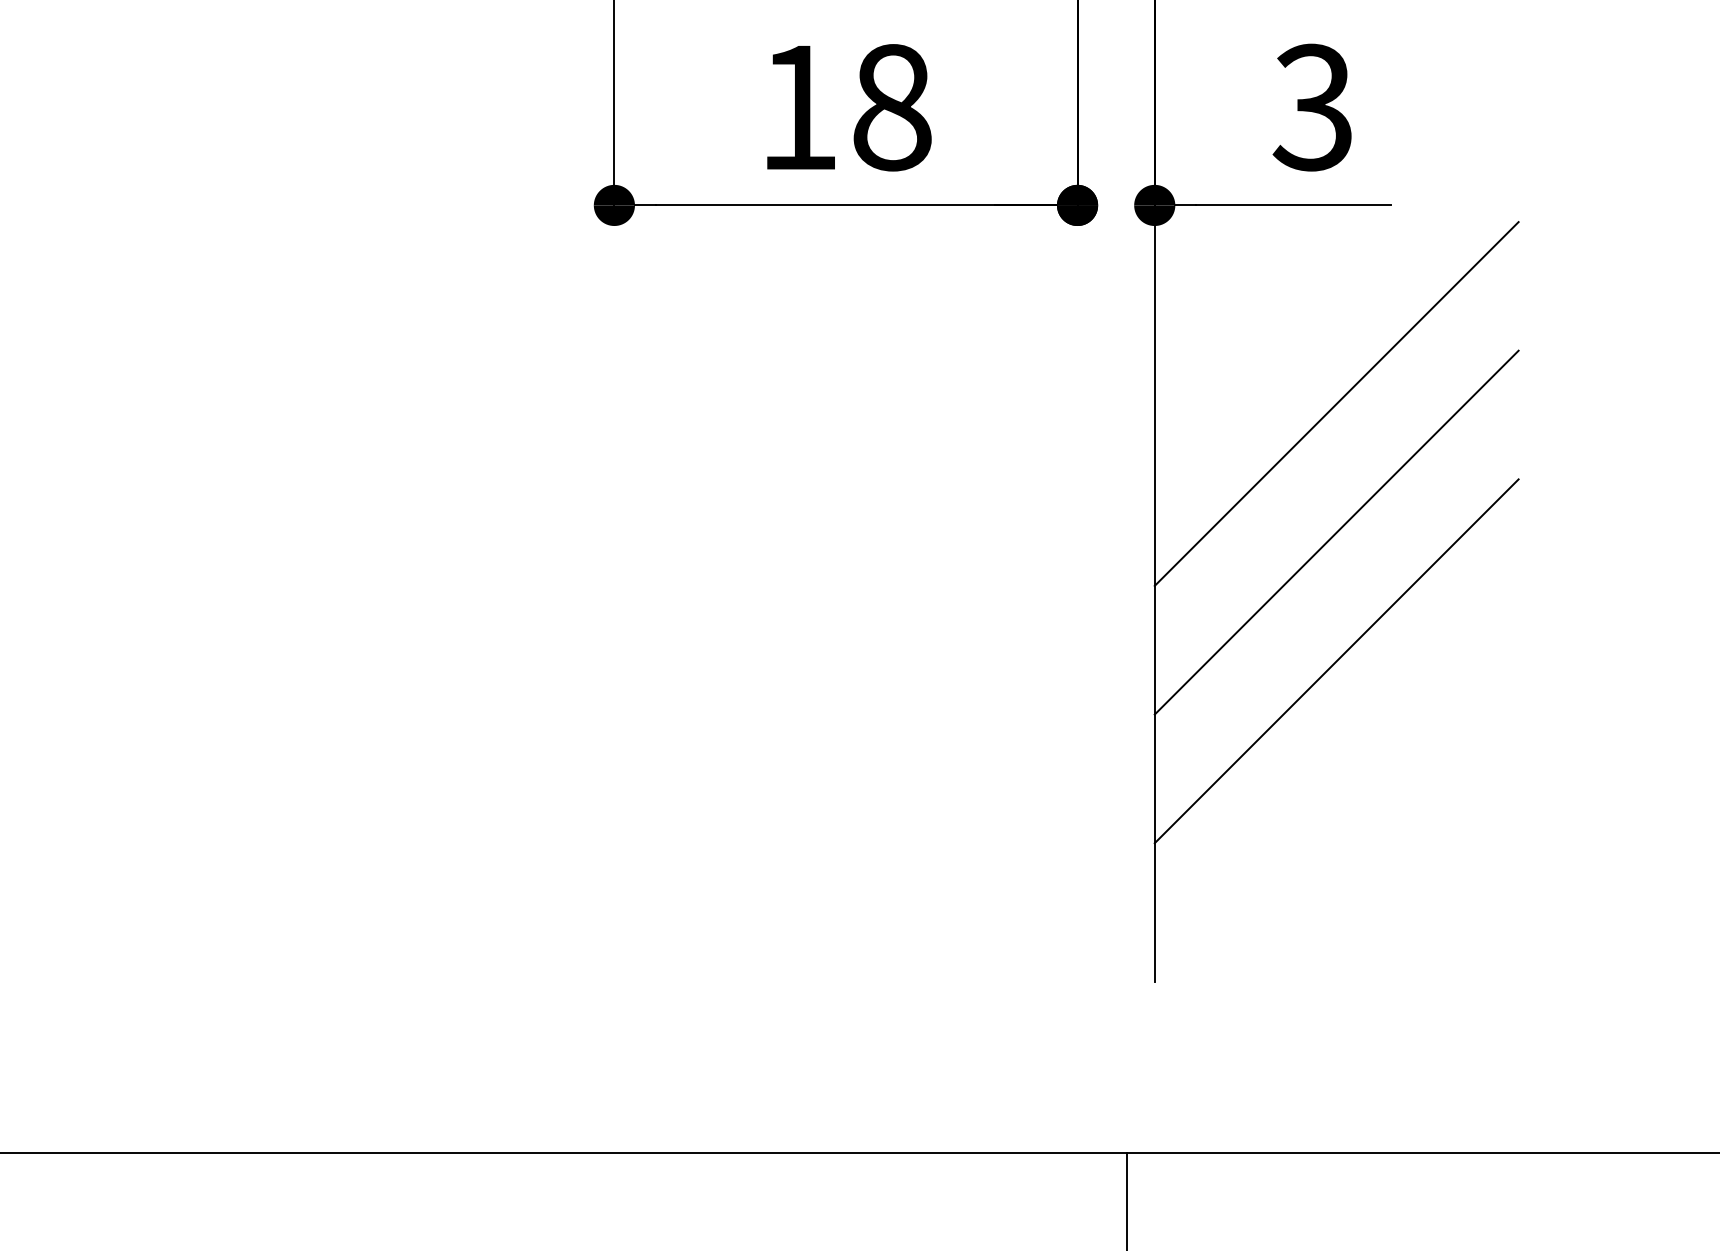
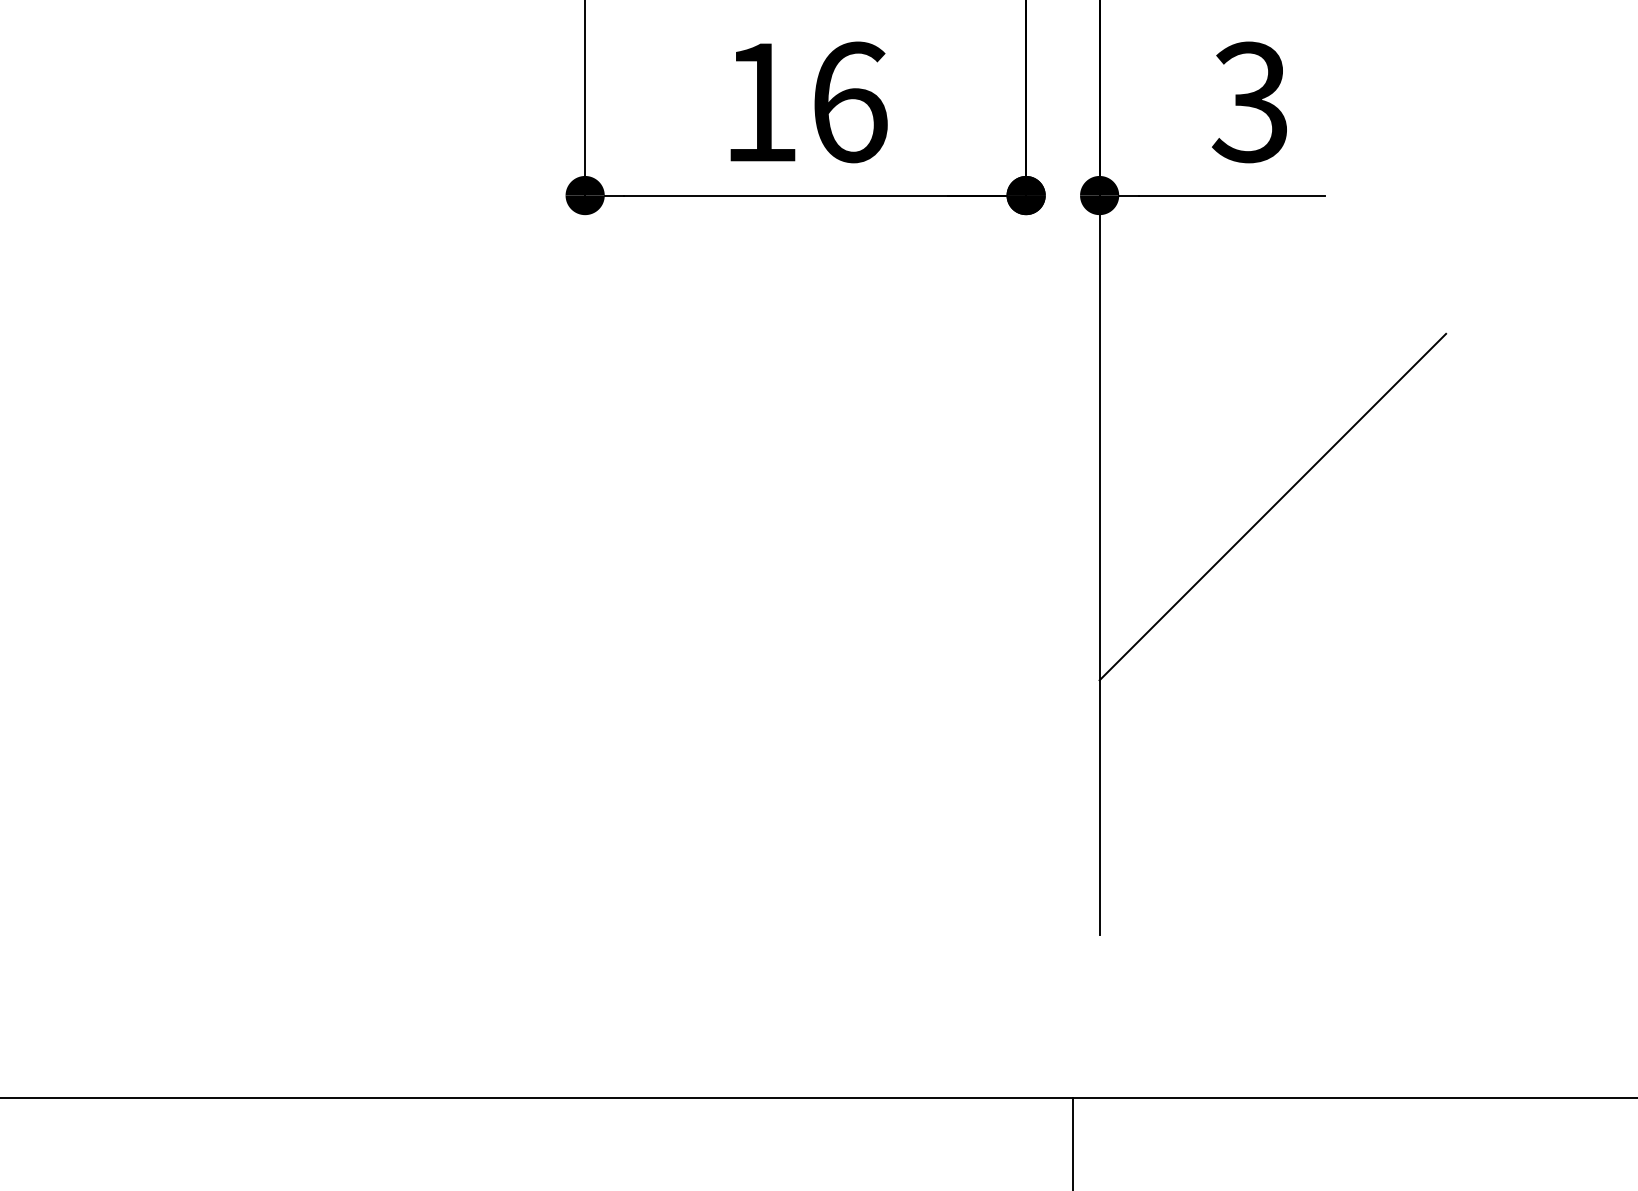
text: (893, 107) -> (850, 102), 18 -> 16
line: (1336, 403) -> (1272, 384), removed
line: (1336, 661) -> (1272, 629), removed

